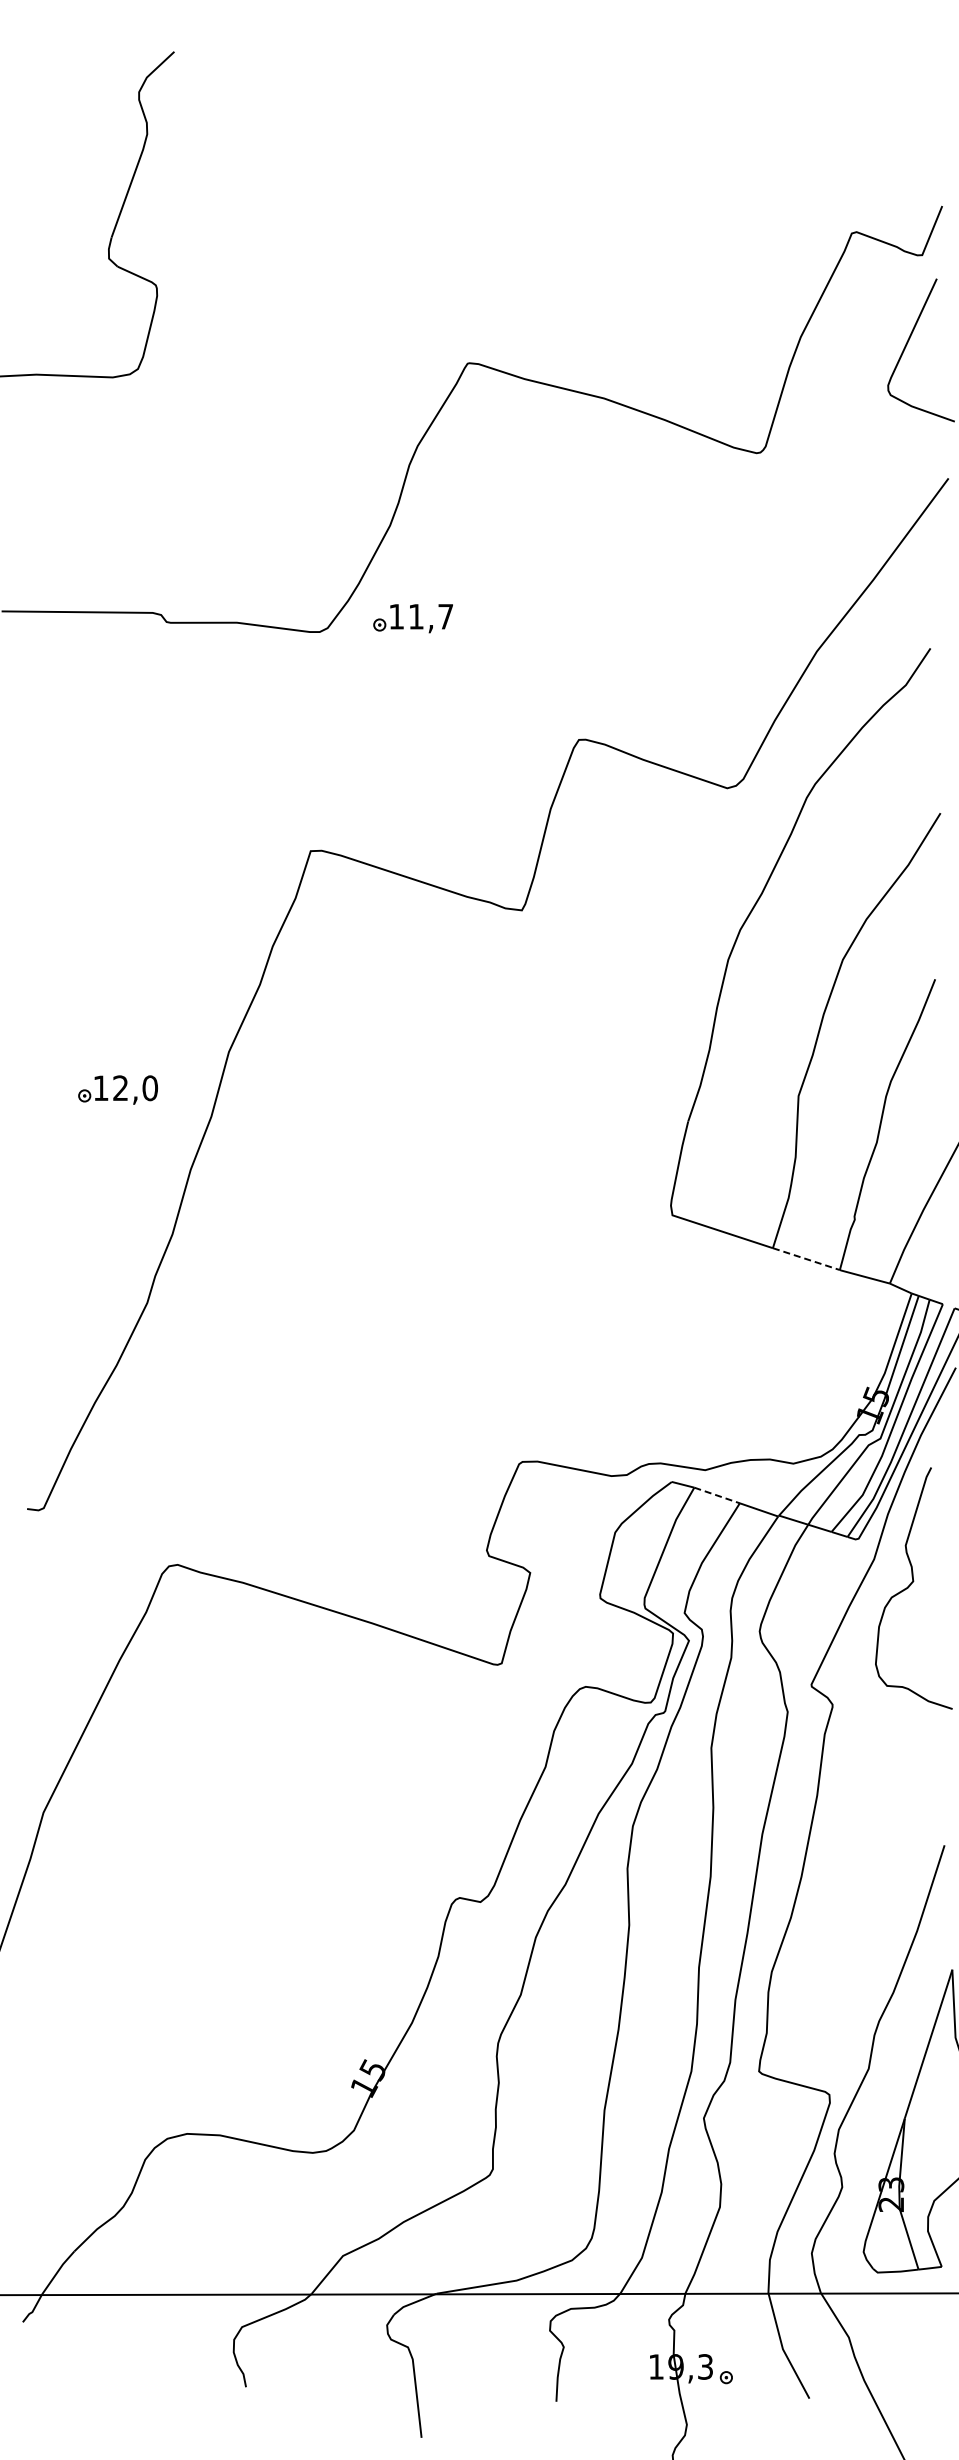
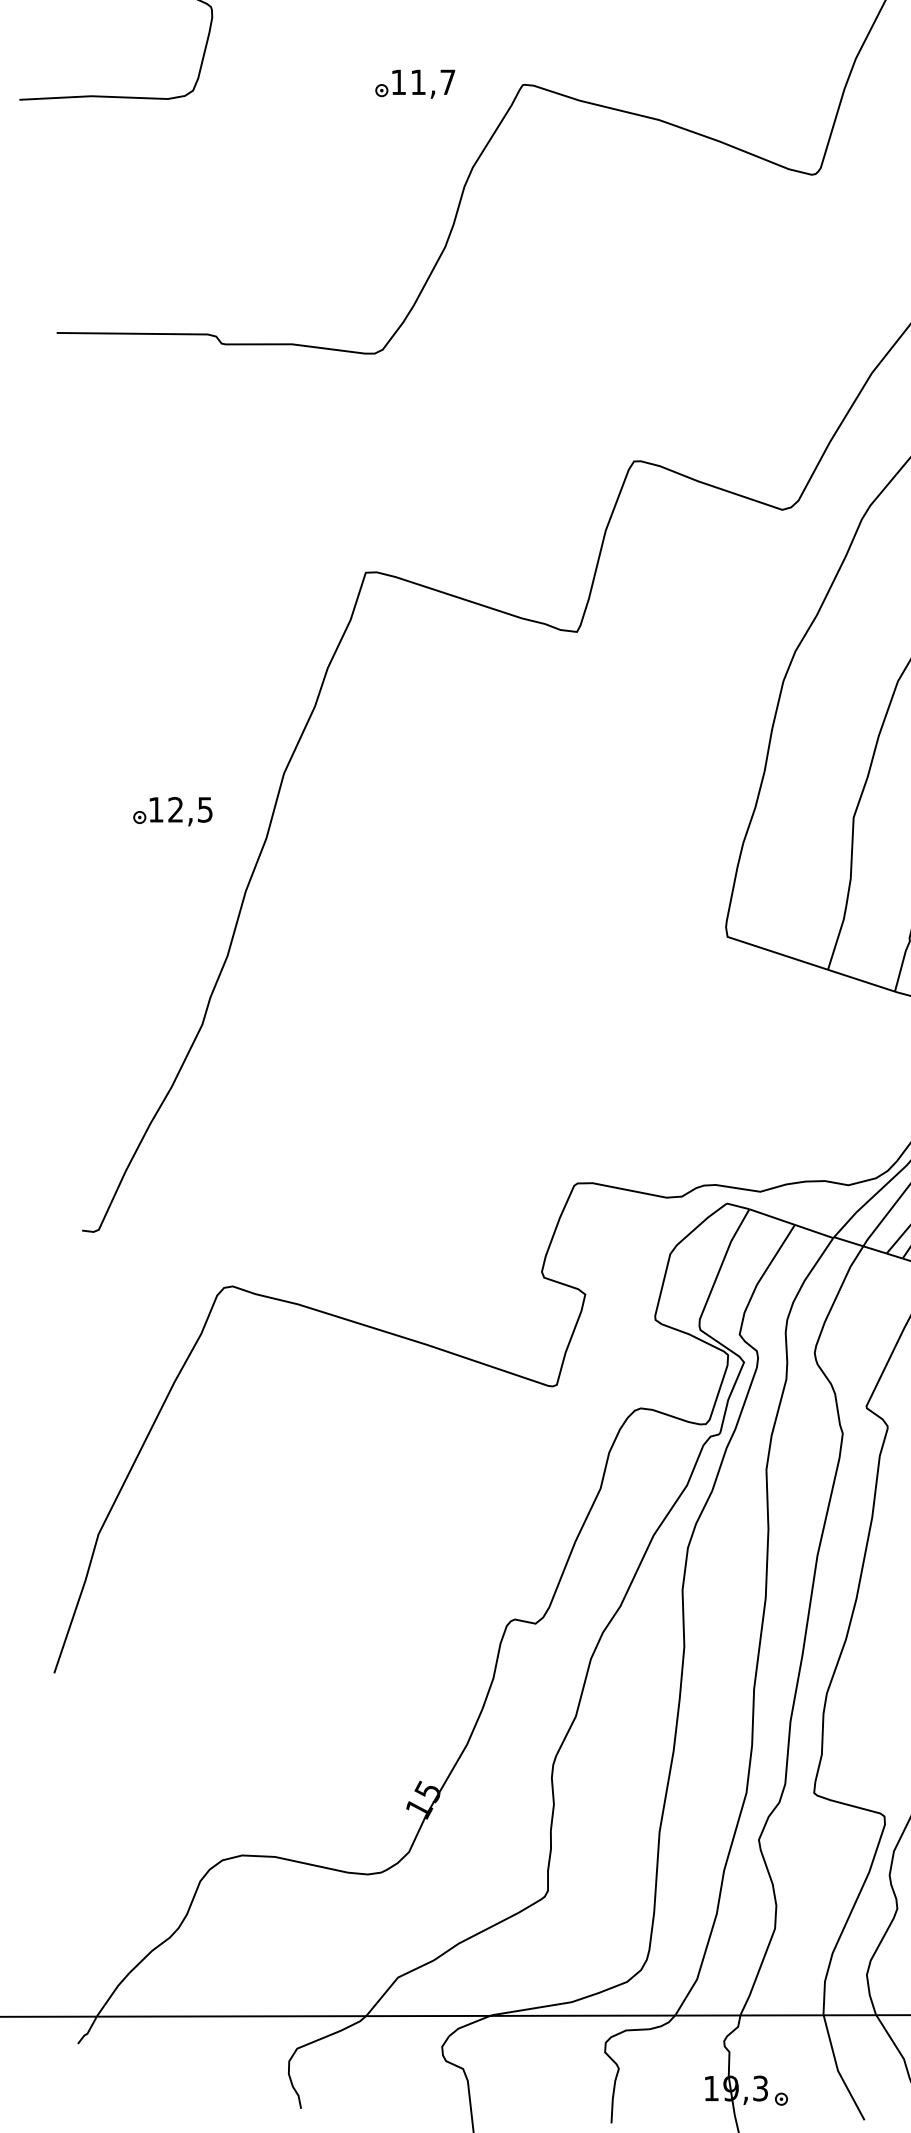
part: (412, 618) -> (414, 84), moved
text: (150, 1088) -> (205, 810), 12,0 -> 12,5
line: (806, 1259) -> (861, 981), dashed -> solid
line: (717, 1495) -> (772, 1217), dashed -> solid

